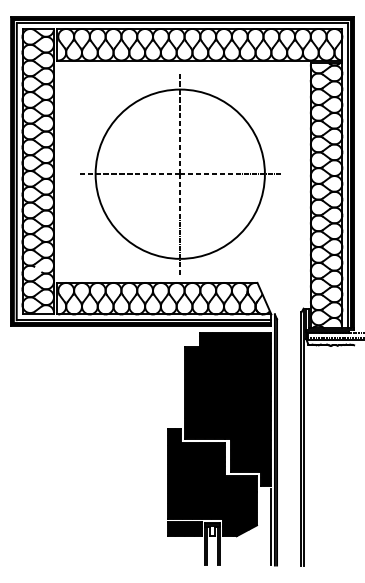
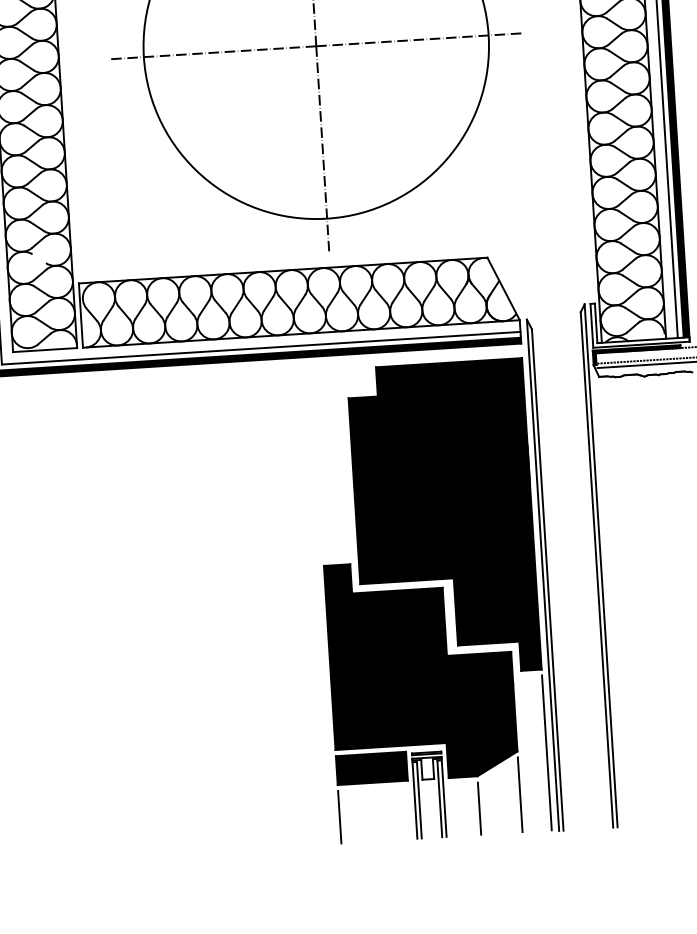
line: (256, 546) -> (519, 794), added
line: (168, 551) -> (340, 816), added
line: (236, 551) -> (479, 807), added

